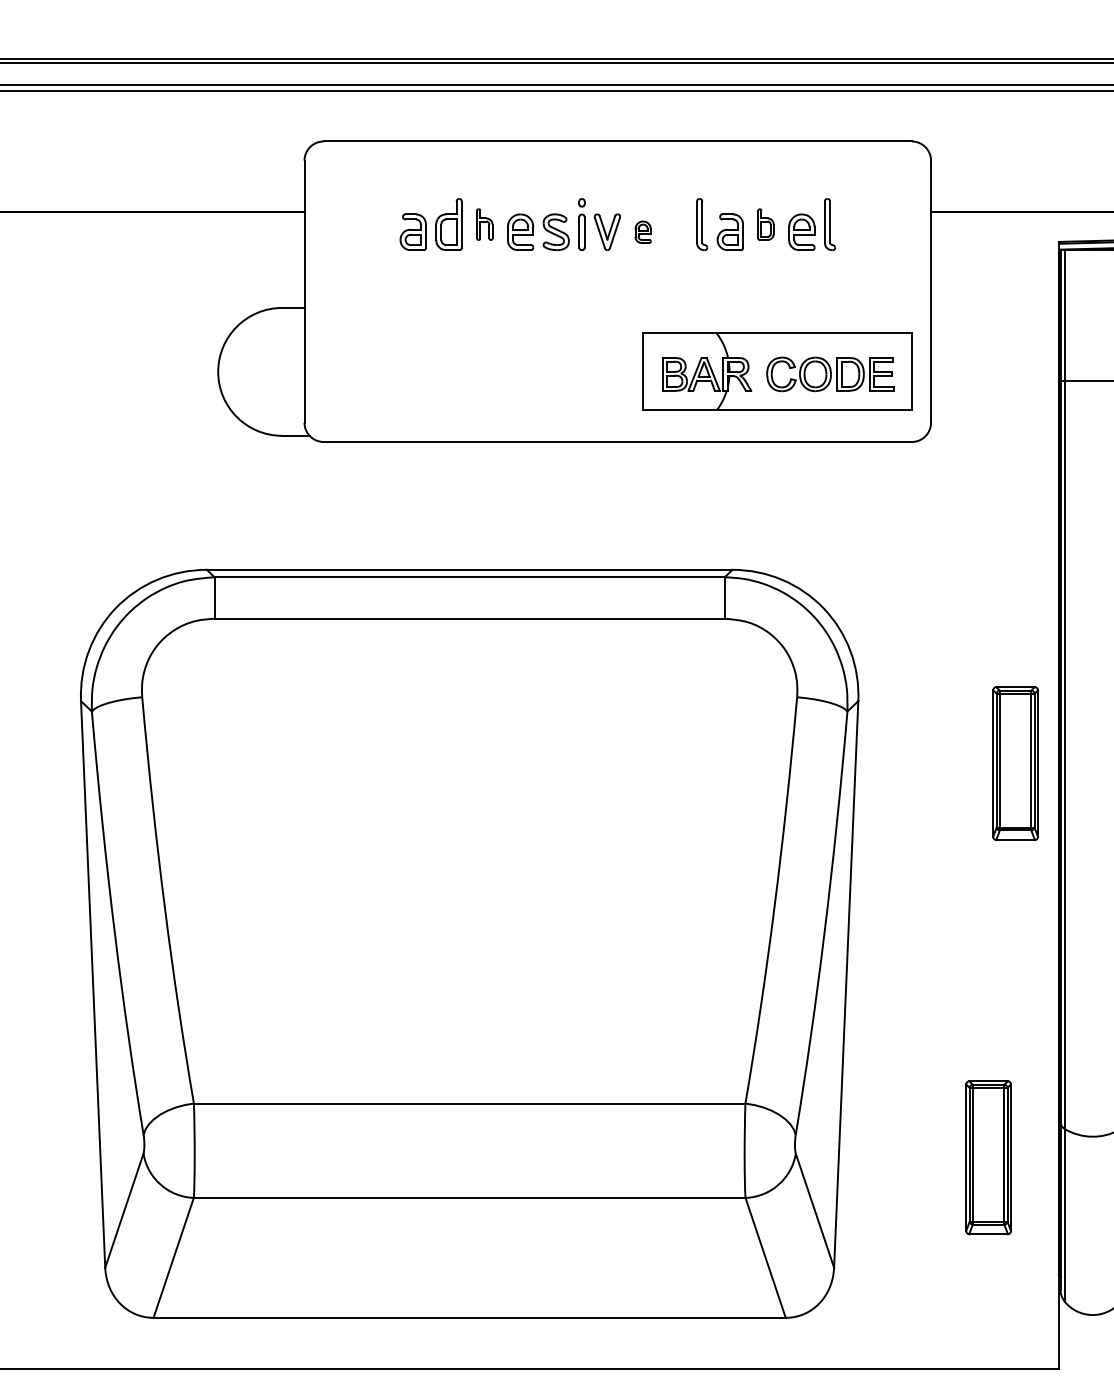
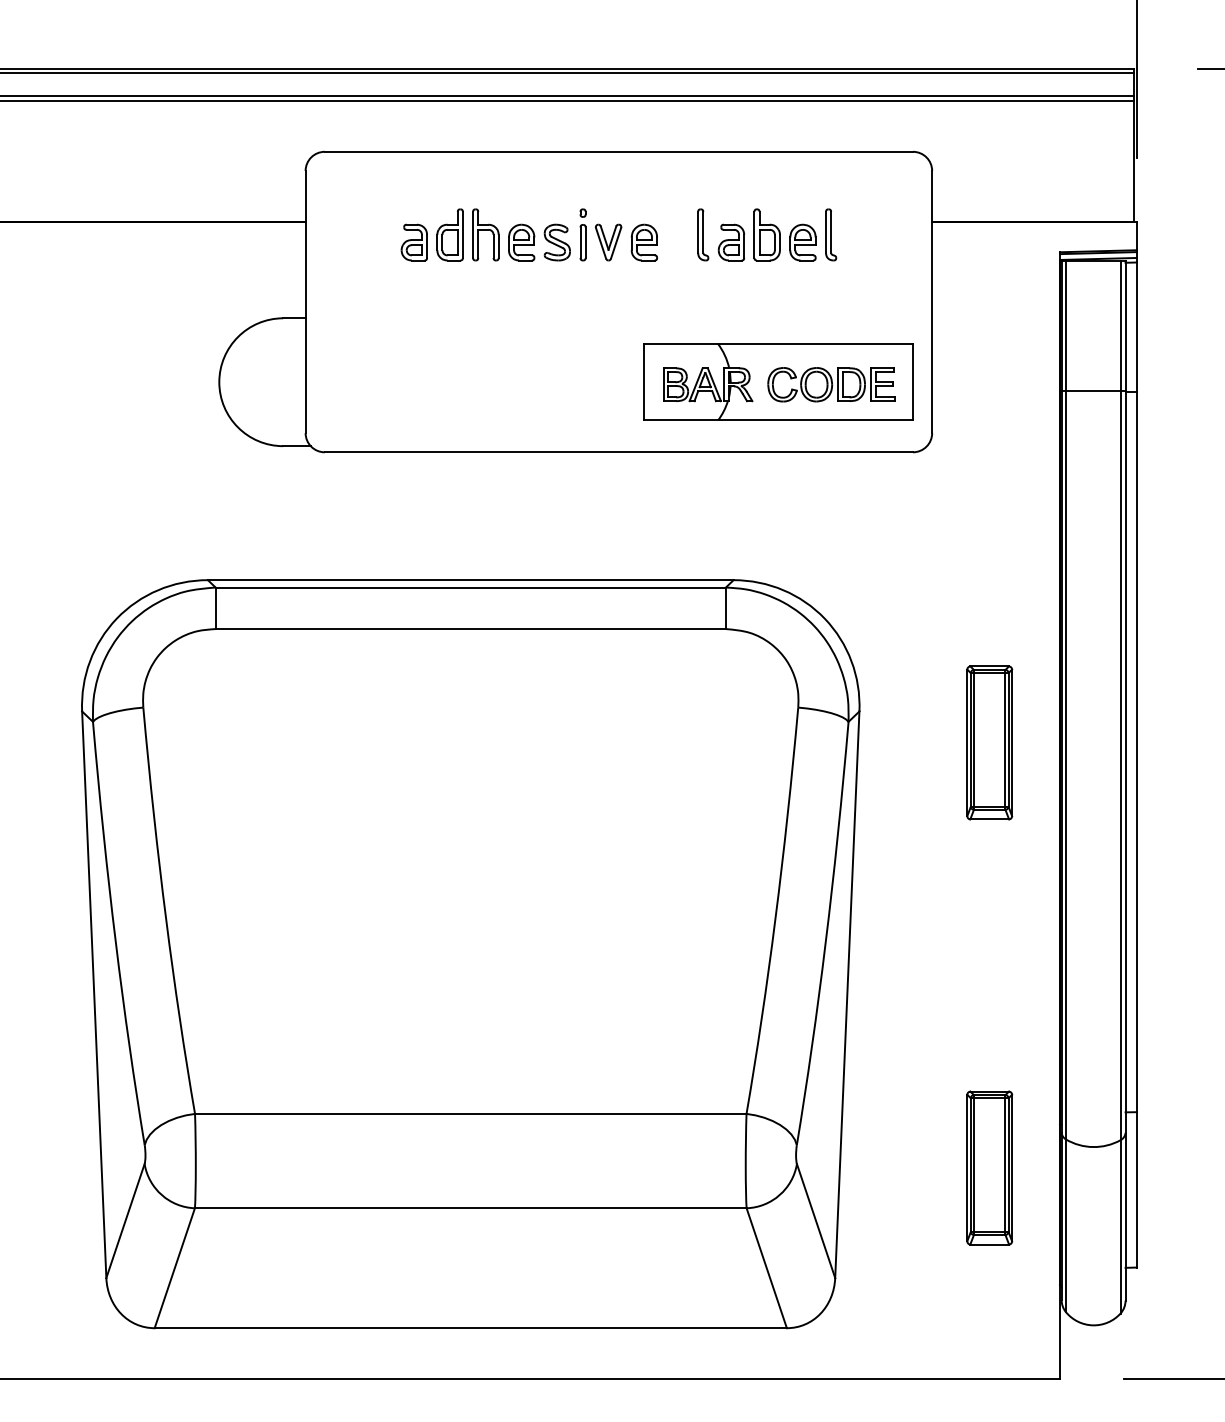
part: (484, 224) -> (485, 234), size x1.67
part: (765, 224) -> (766, 234), size x1.67
part: (642, 232) -> (643, 242), size x1.67
part: (1015, 763) -> (989, 742), moved

